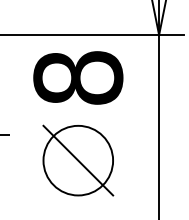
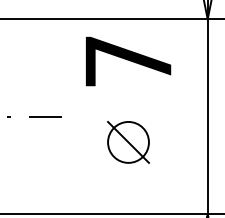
text: (78, 78) -> (128, 61), 8 -> 7
part: (78, 160) -> (128, 142), size x0.6

